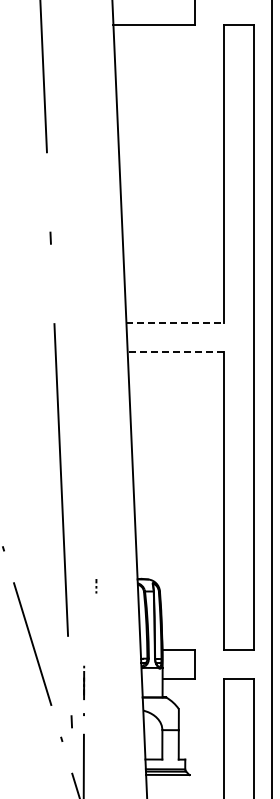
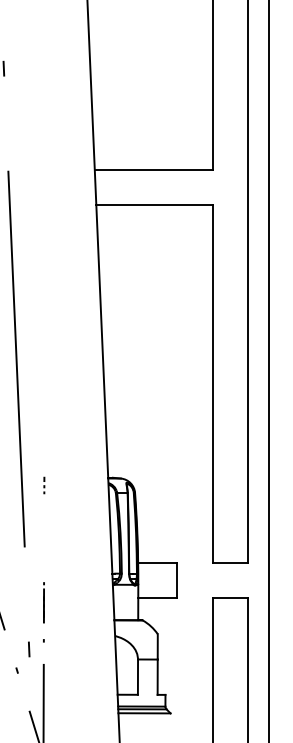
line: (175, 322) -> (153, 169), dashed -> solid
line: (175, 351) -> (153, 204), dashed -> solid
line: (96, 586) -> (44, 485), moved

